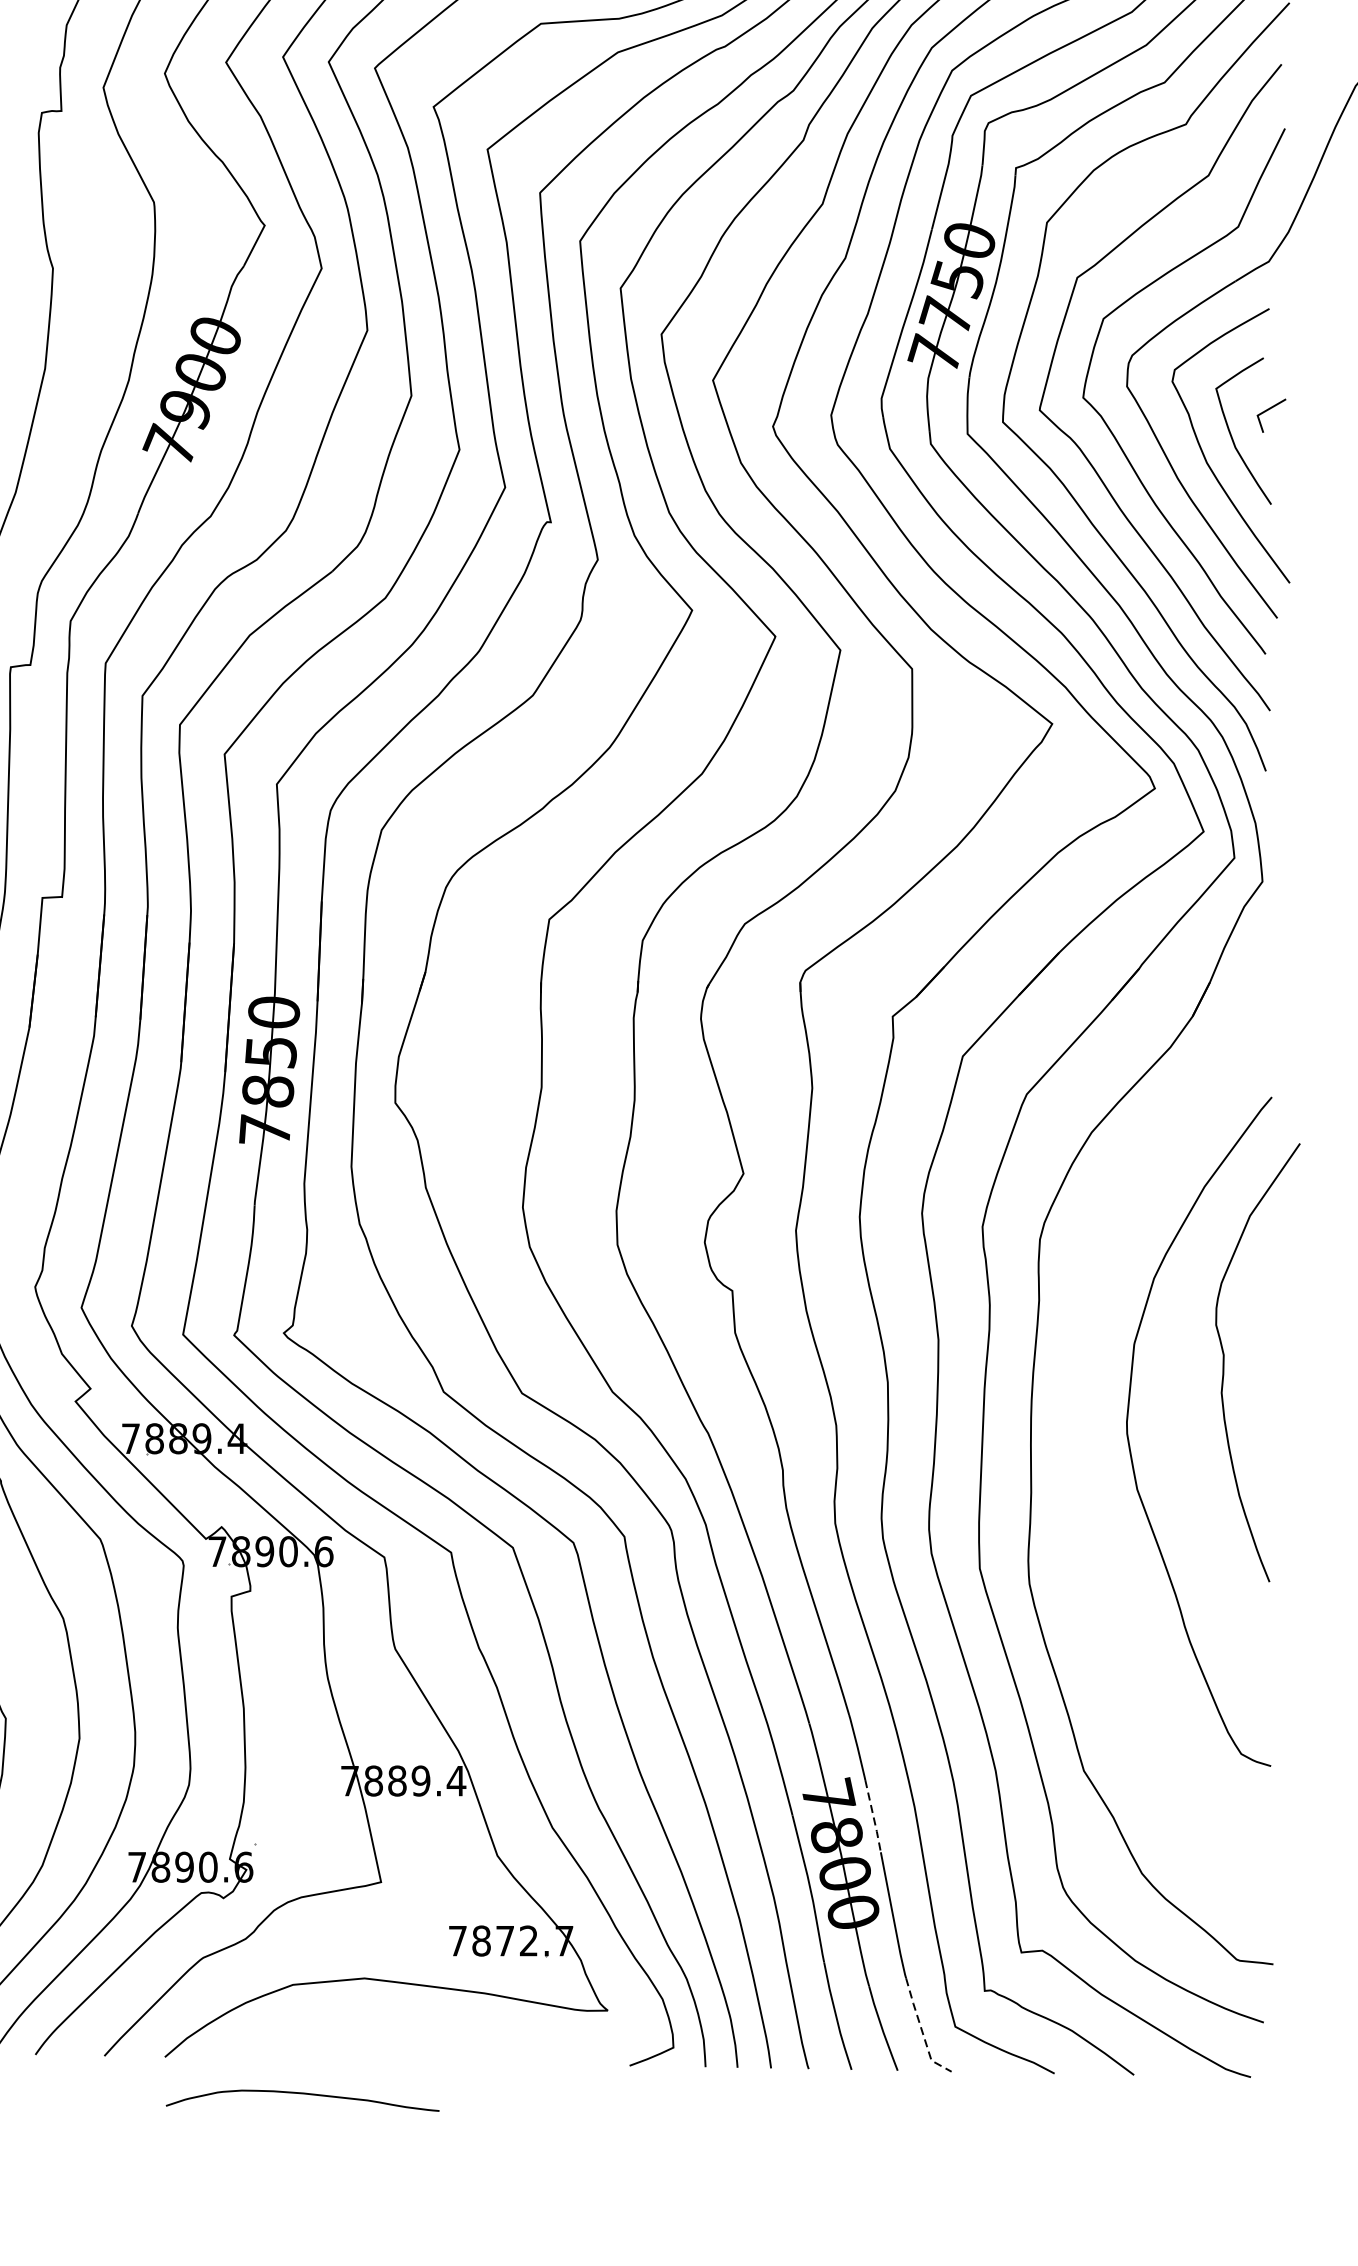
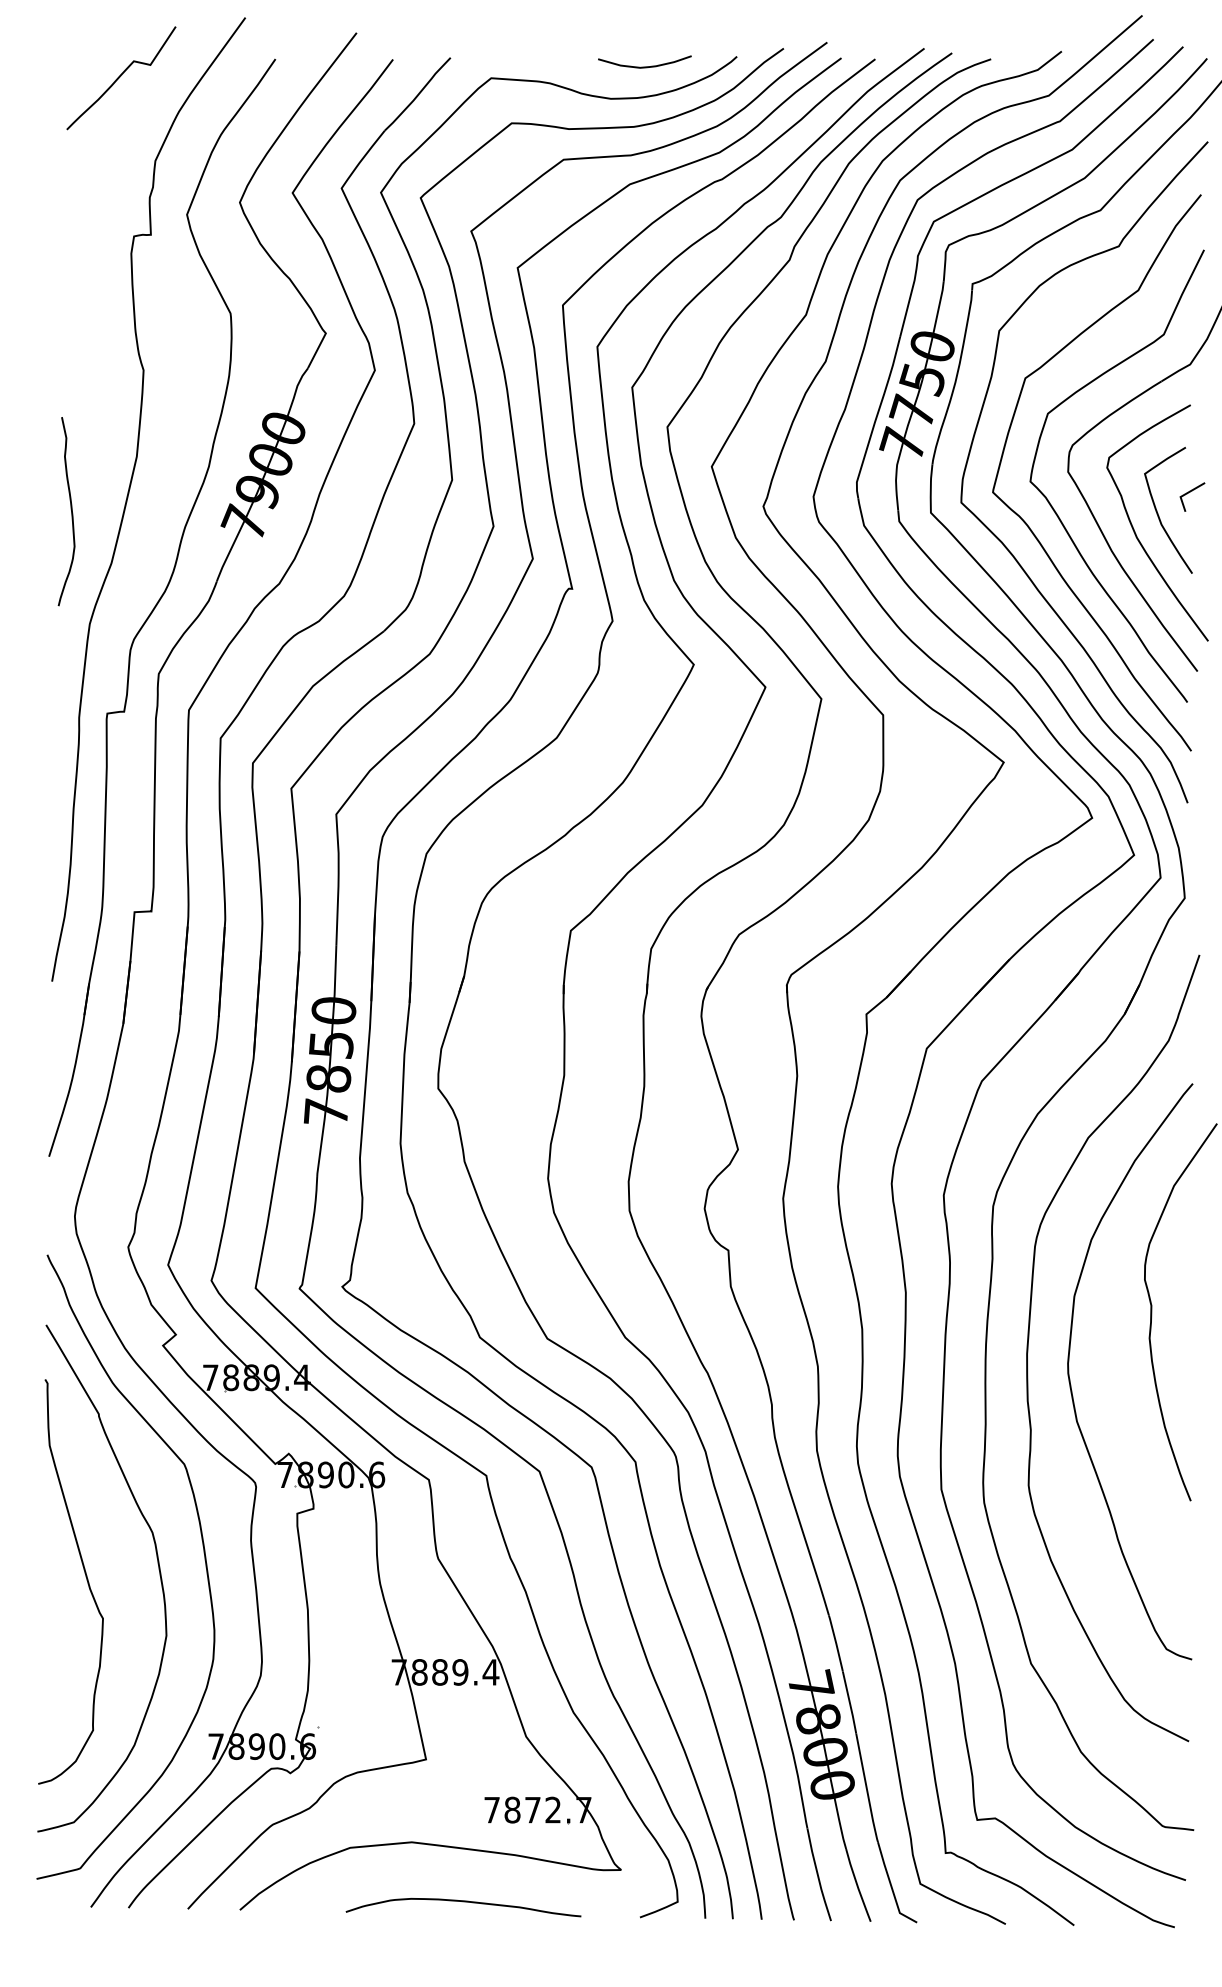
curve: (1082, 1393) -> (1029, 1338), added
line: (873, 1817) -> (849, 1703), dashed -> solid
line: (921, 2030) -> (891, 1887), dashed -> solid
curve: (302, 2094) -> (463, 1902), moved

